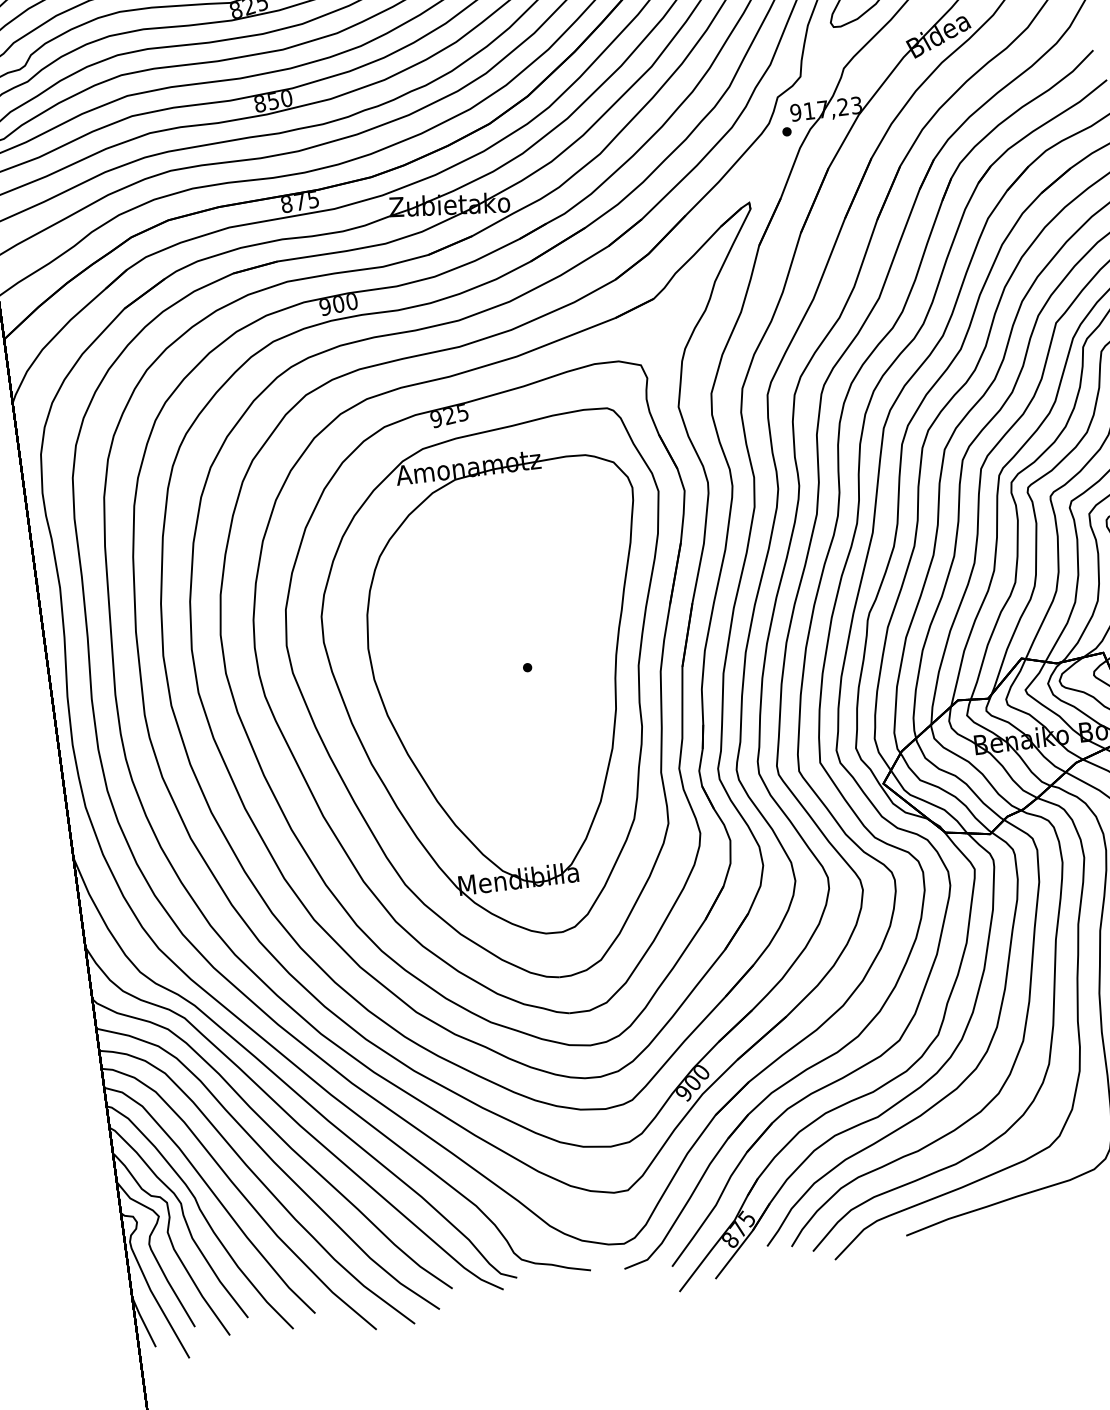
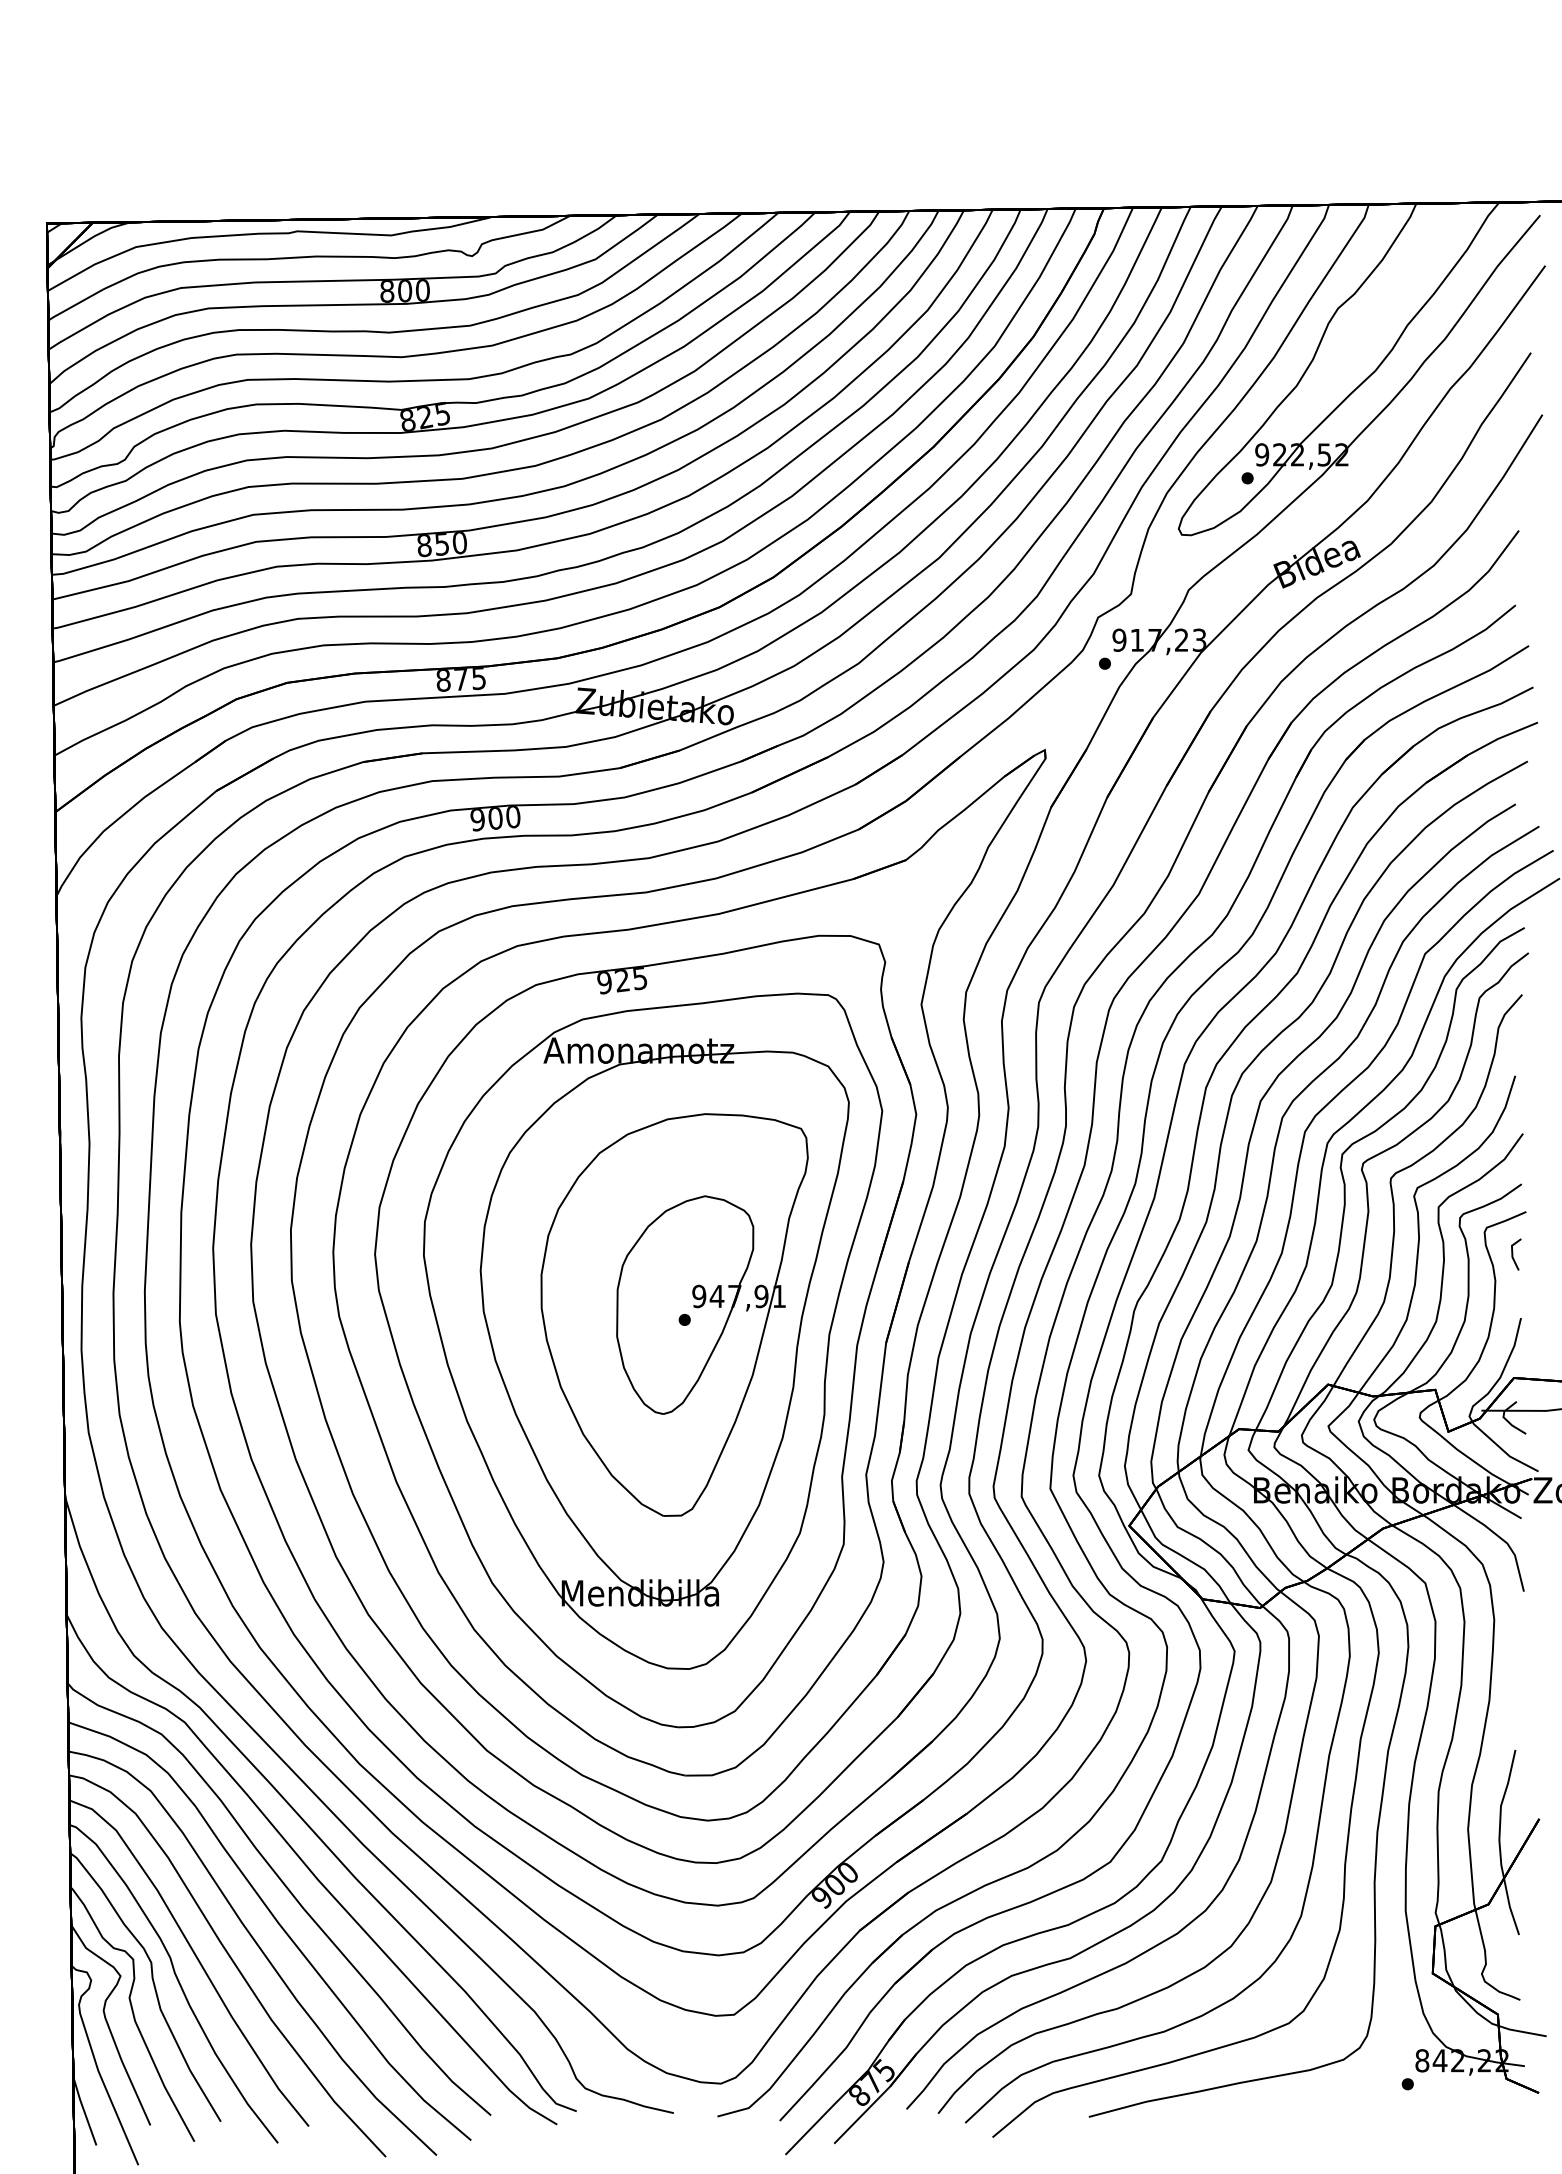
part: (519, 664) -> (674, 1314), added

